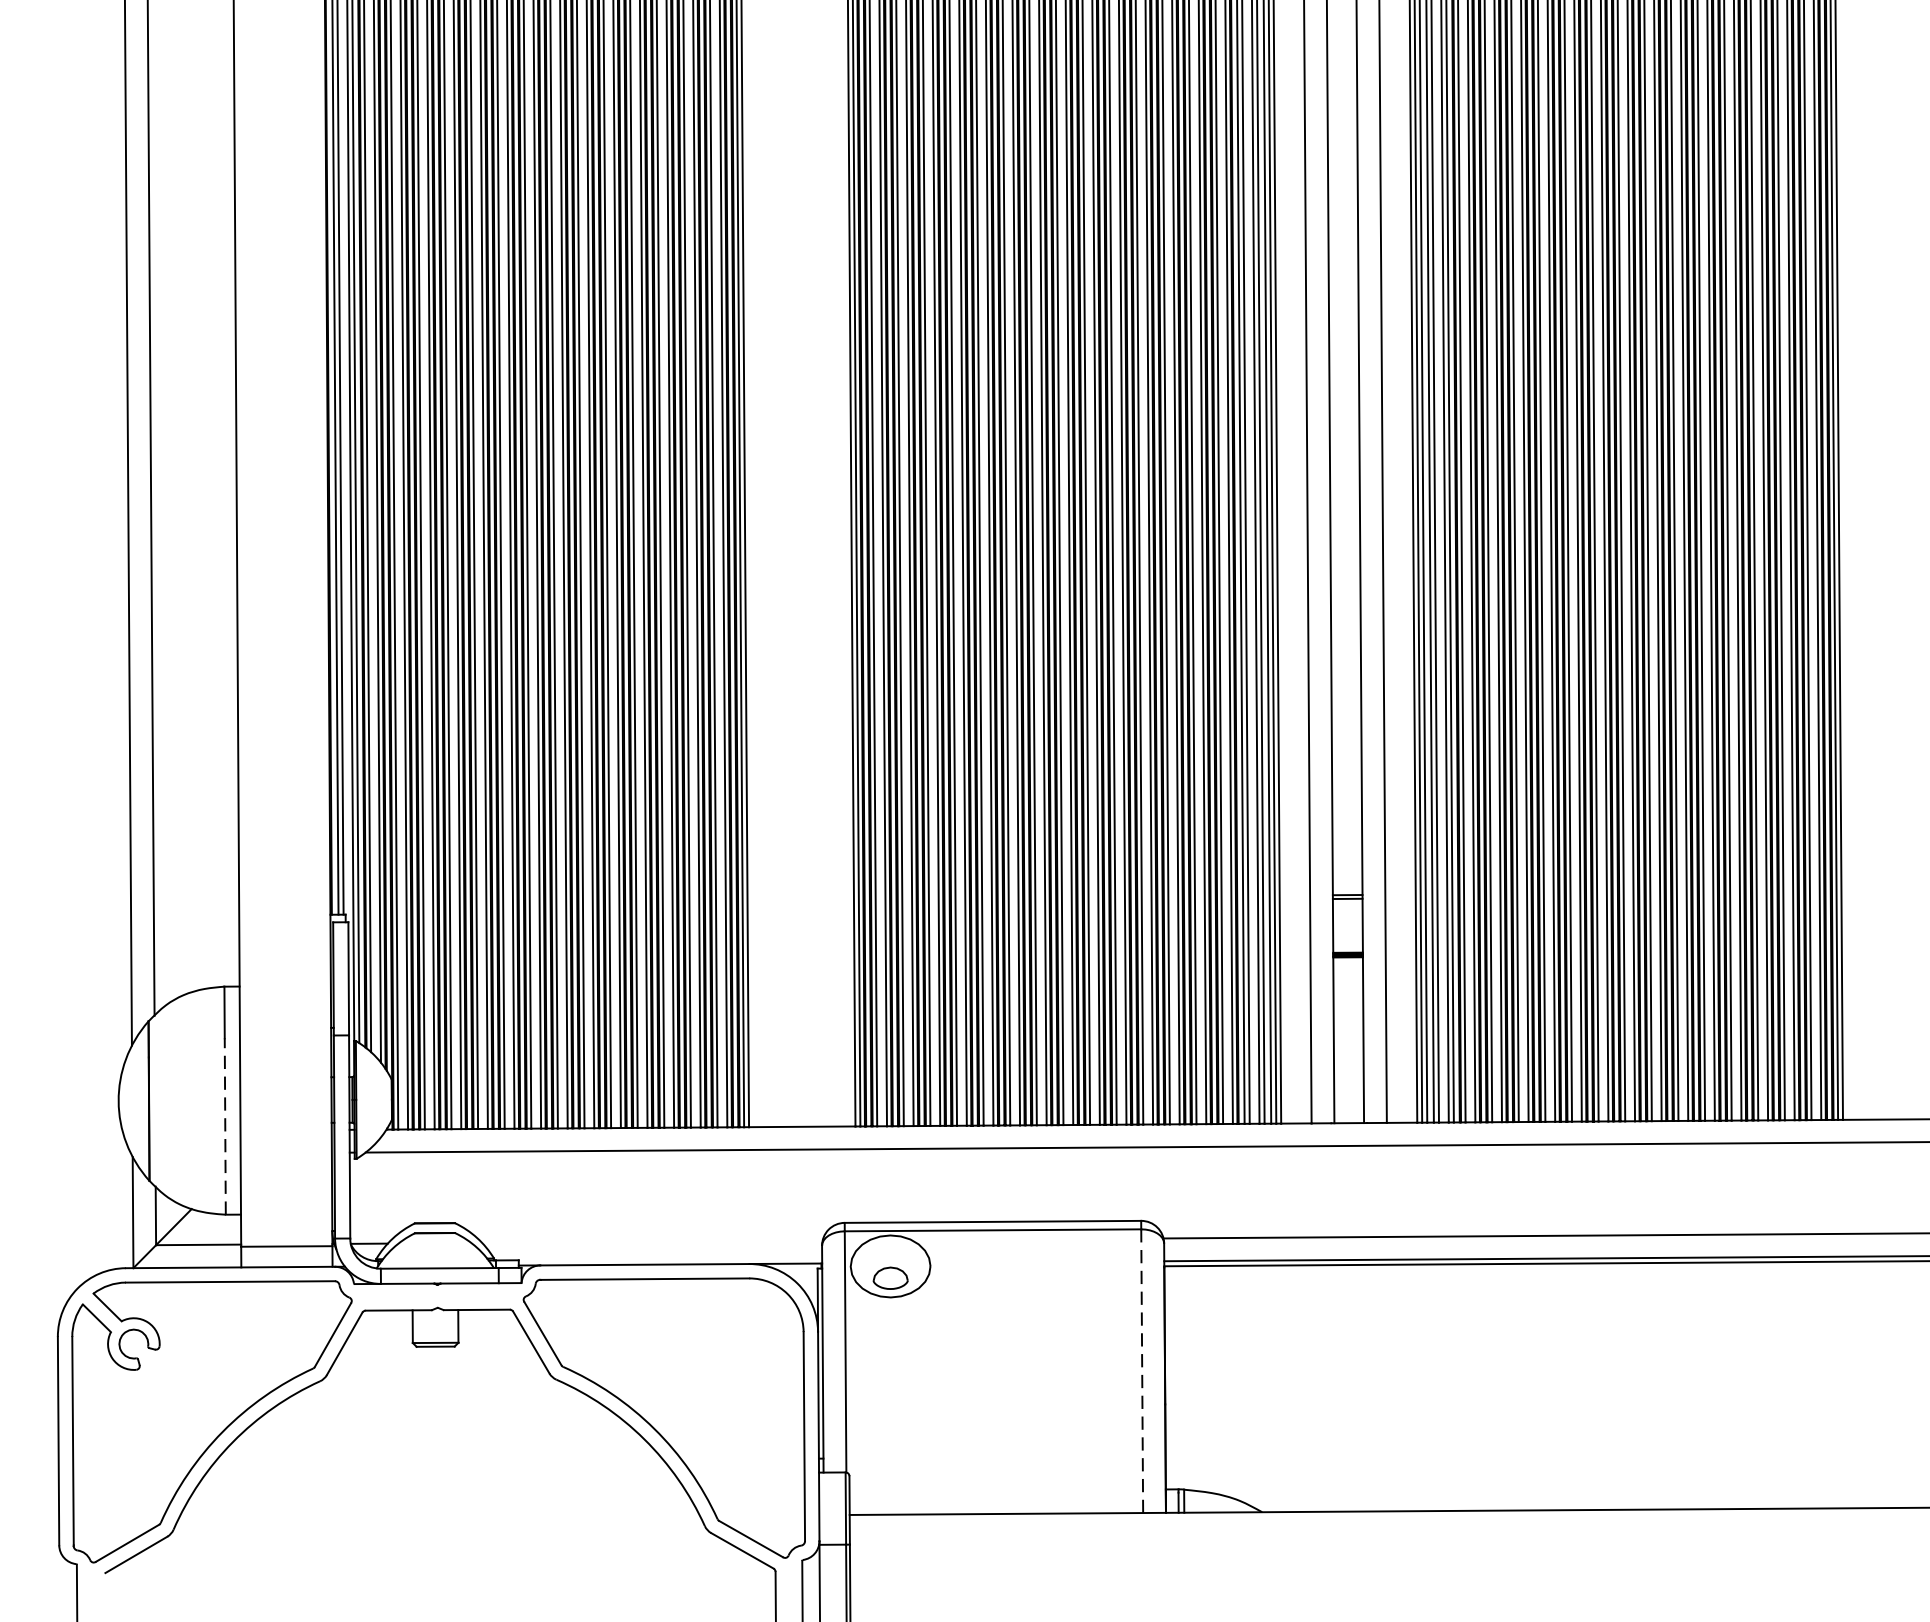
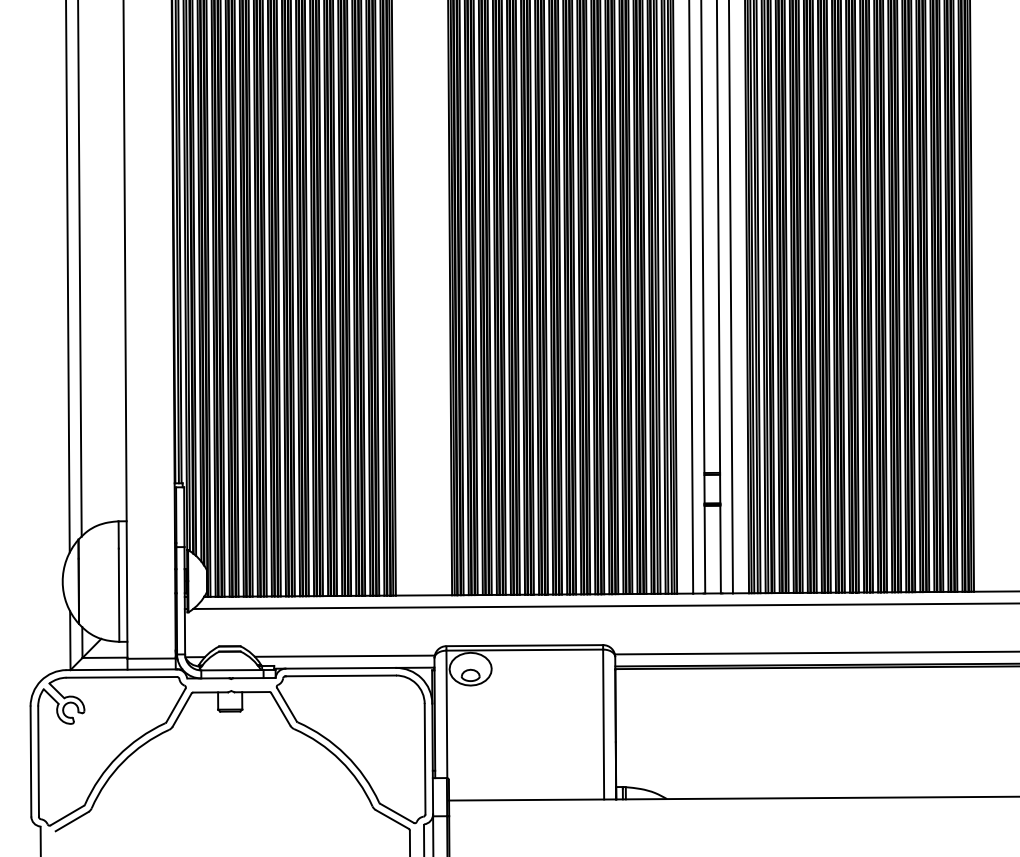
line: (226, 1126) -> (119, 595), dashed -> solid
line: (651, 1240) -> (344, 655), added
line: (1141, 1371) -> (603, 724), dashed -> solid

